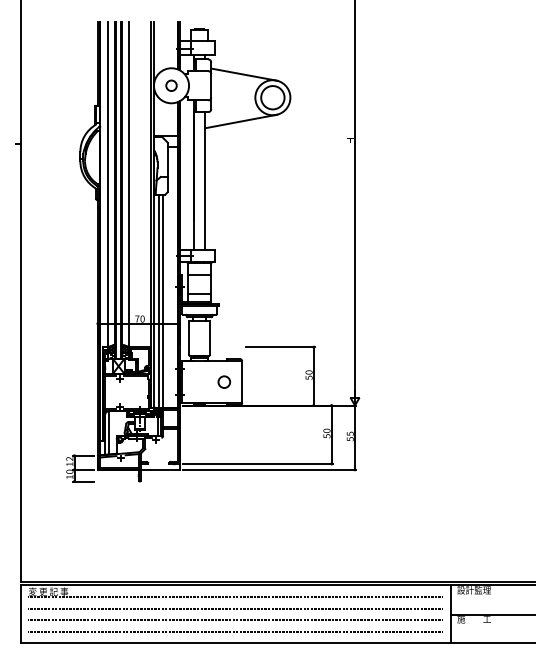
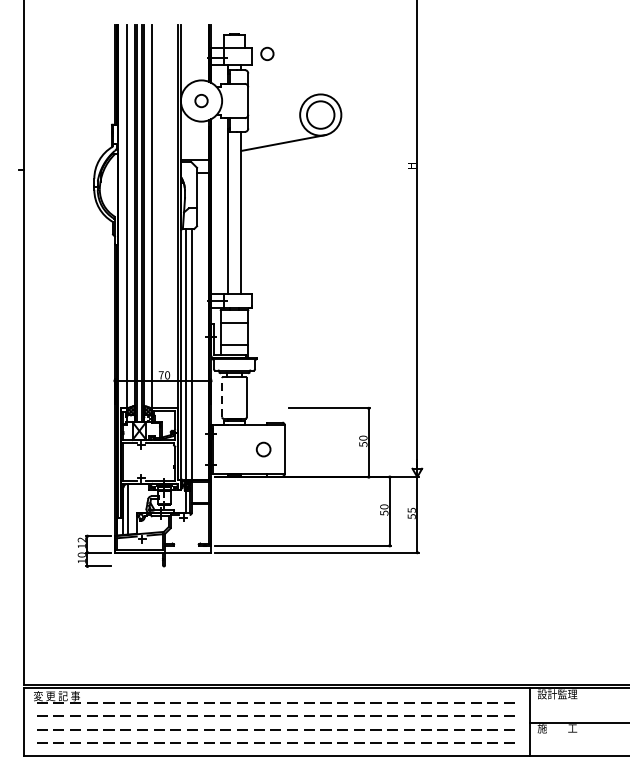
circle: (227, 45) -> (267, 53), added
line: (244, 74) -> (287, 87), removed
line: (189, 338) -> (222, 398), solid -> dashed

